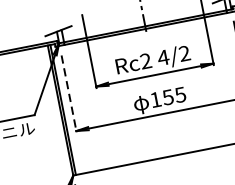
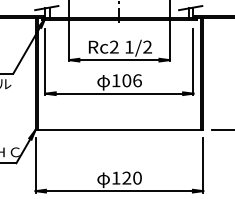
text: (163, 56) -> (129, 46), 4/2 -> 1/2
line: (69, 94) -> (45, 62), dashed -> solid
text: (173, 96) -> (131, 80), 155 -> 106

